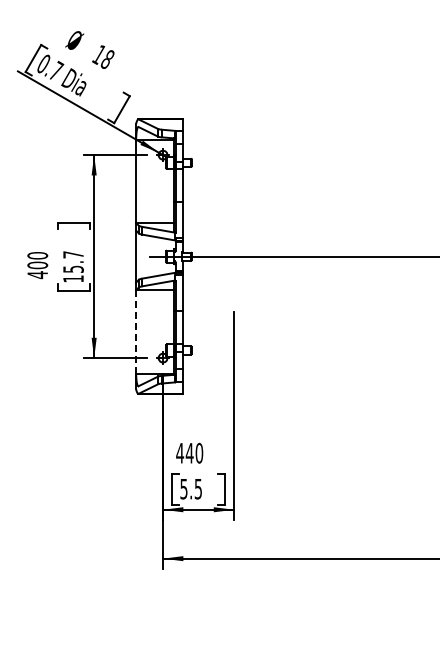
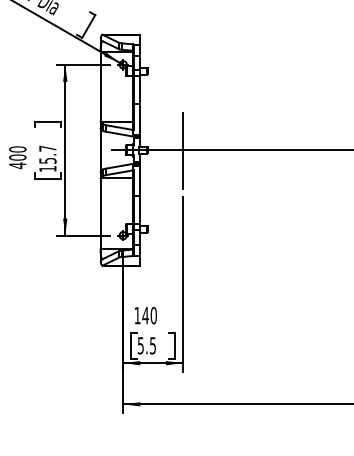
line: (234, 257) -> (183, 150), added
line: (136, 331) -> (100, 213), dashed -> solid
text: (180, 453) -> (137, 315), 440 -> 140

